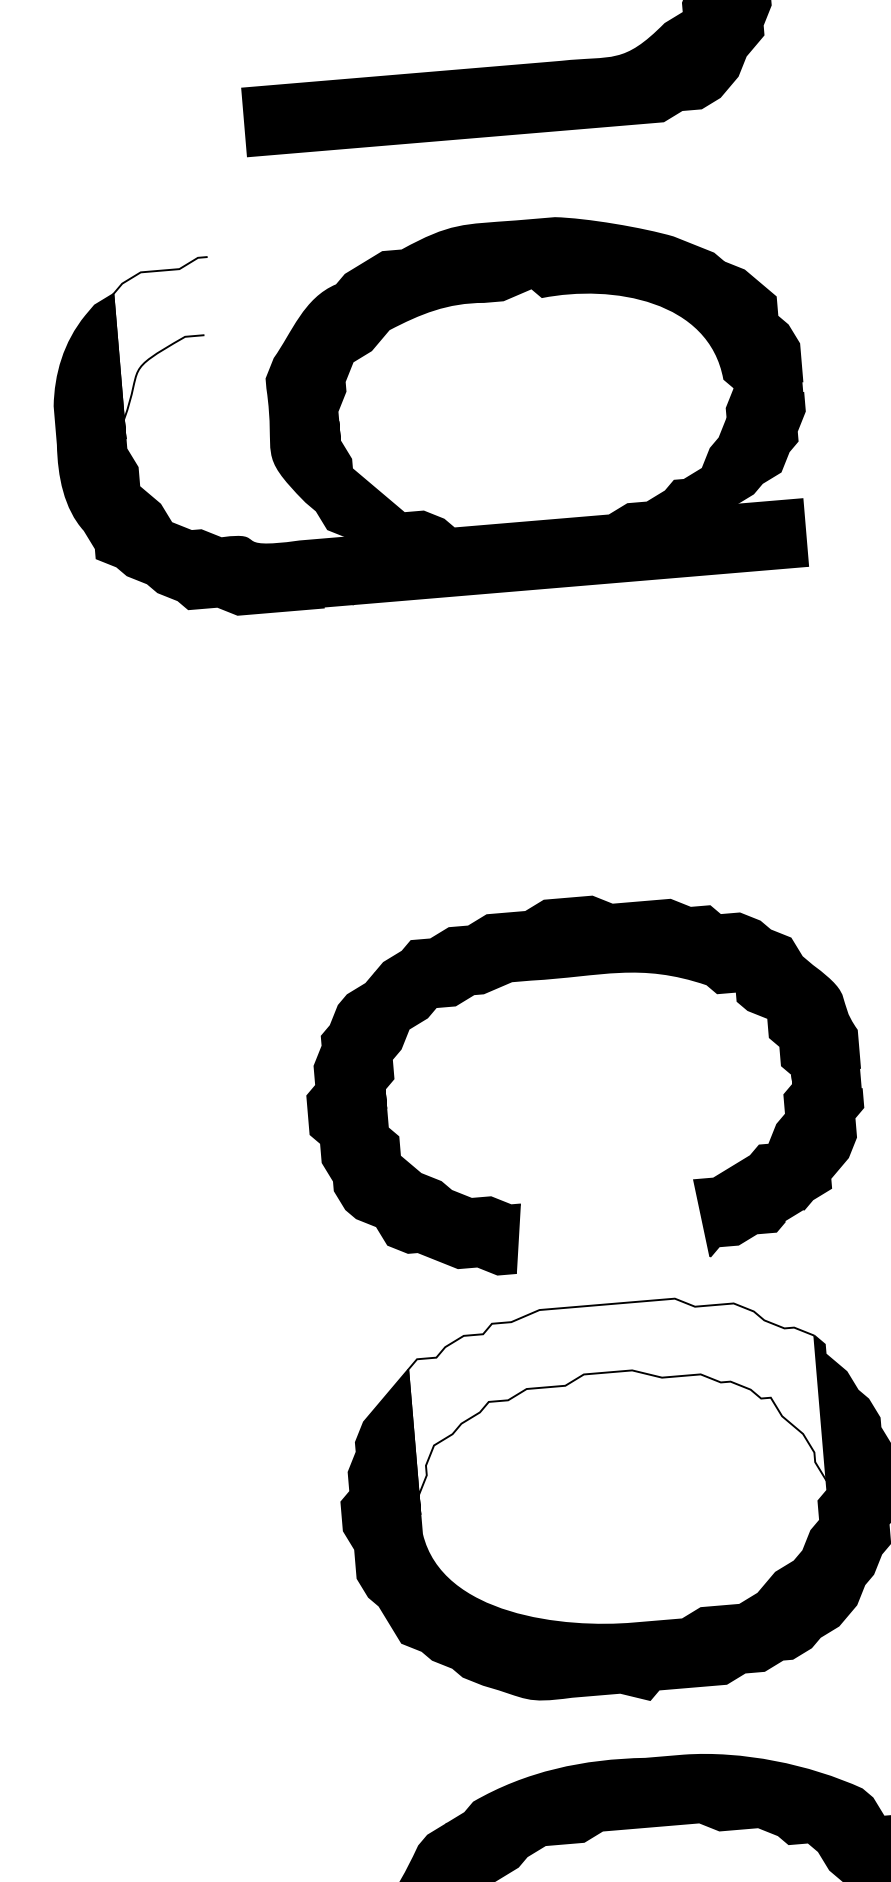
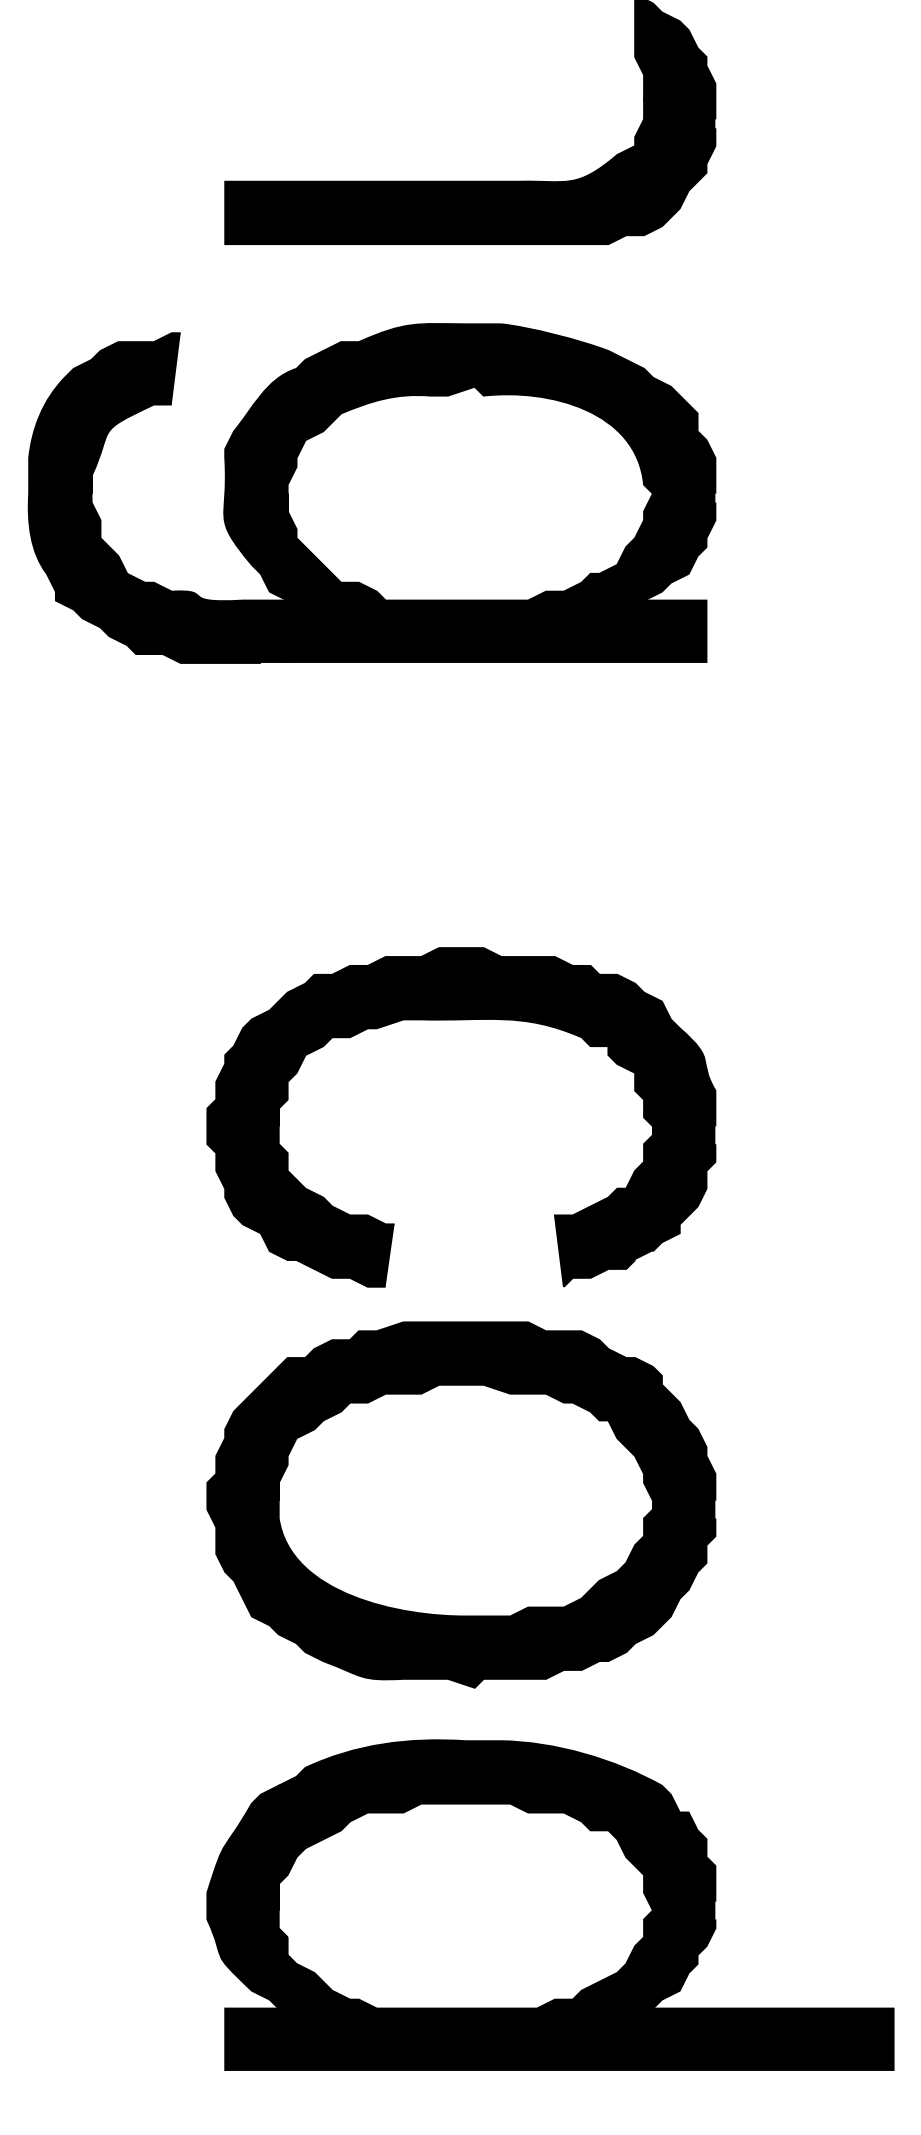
fill: (165, 348) -> (135, 413), added
fill: (614, 1401) -> (465, 1411), added

